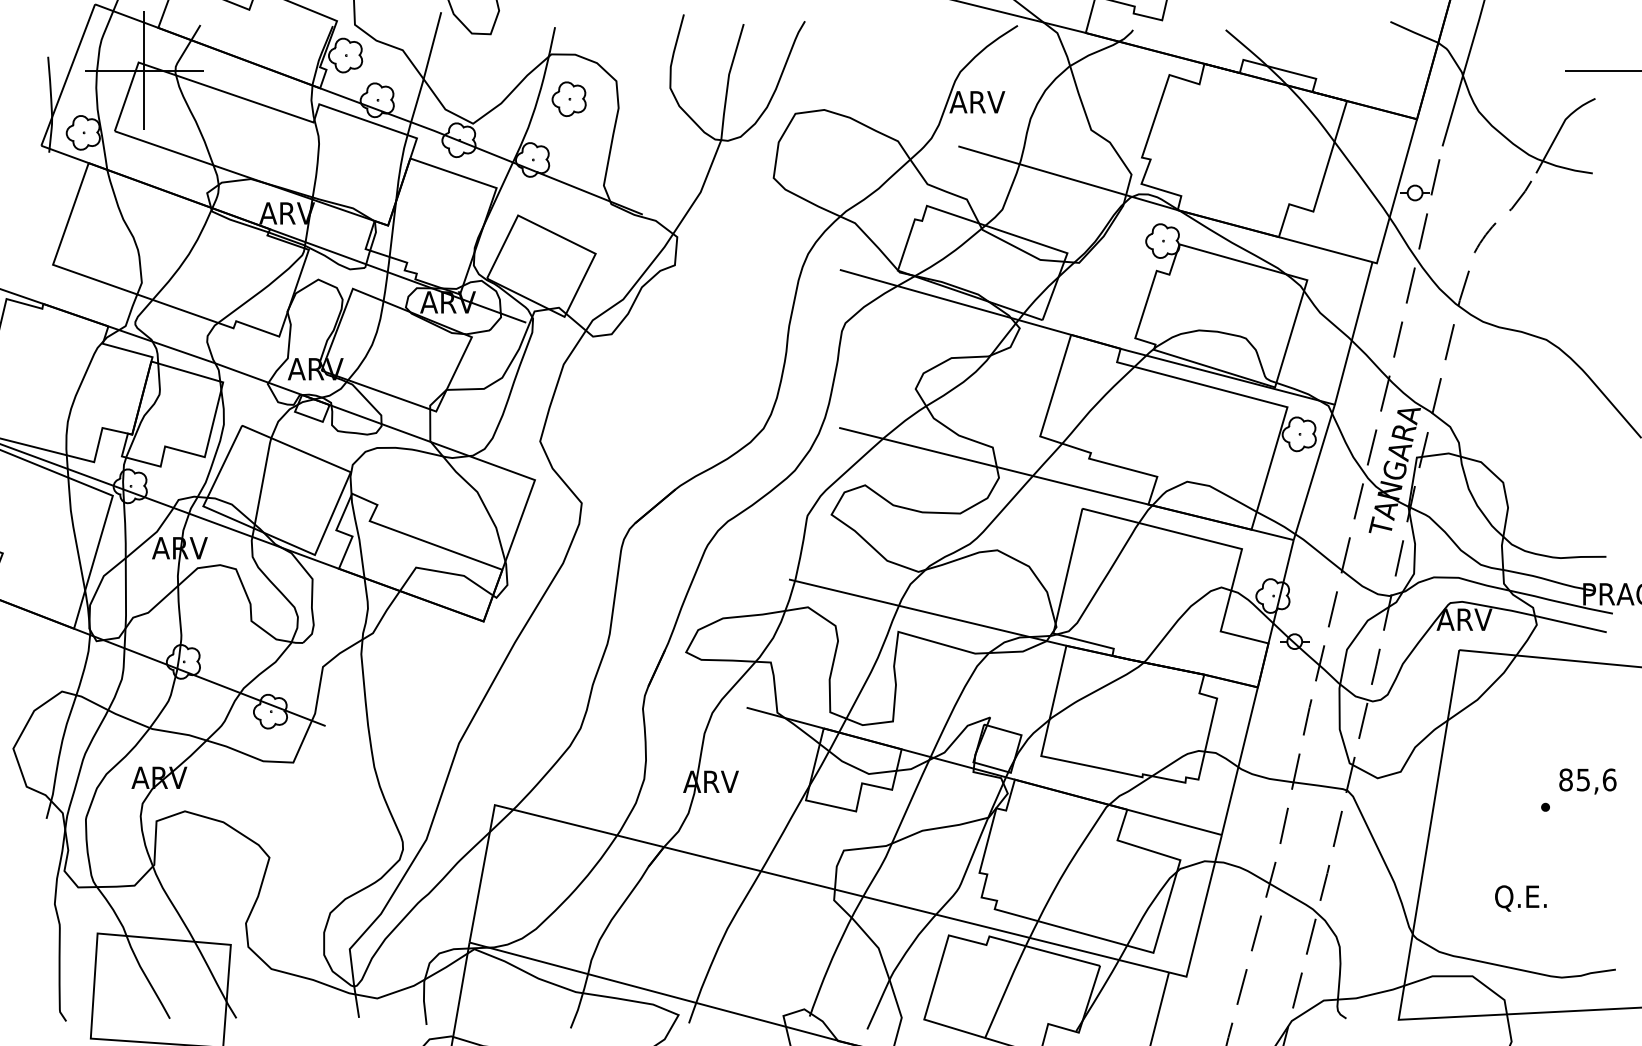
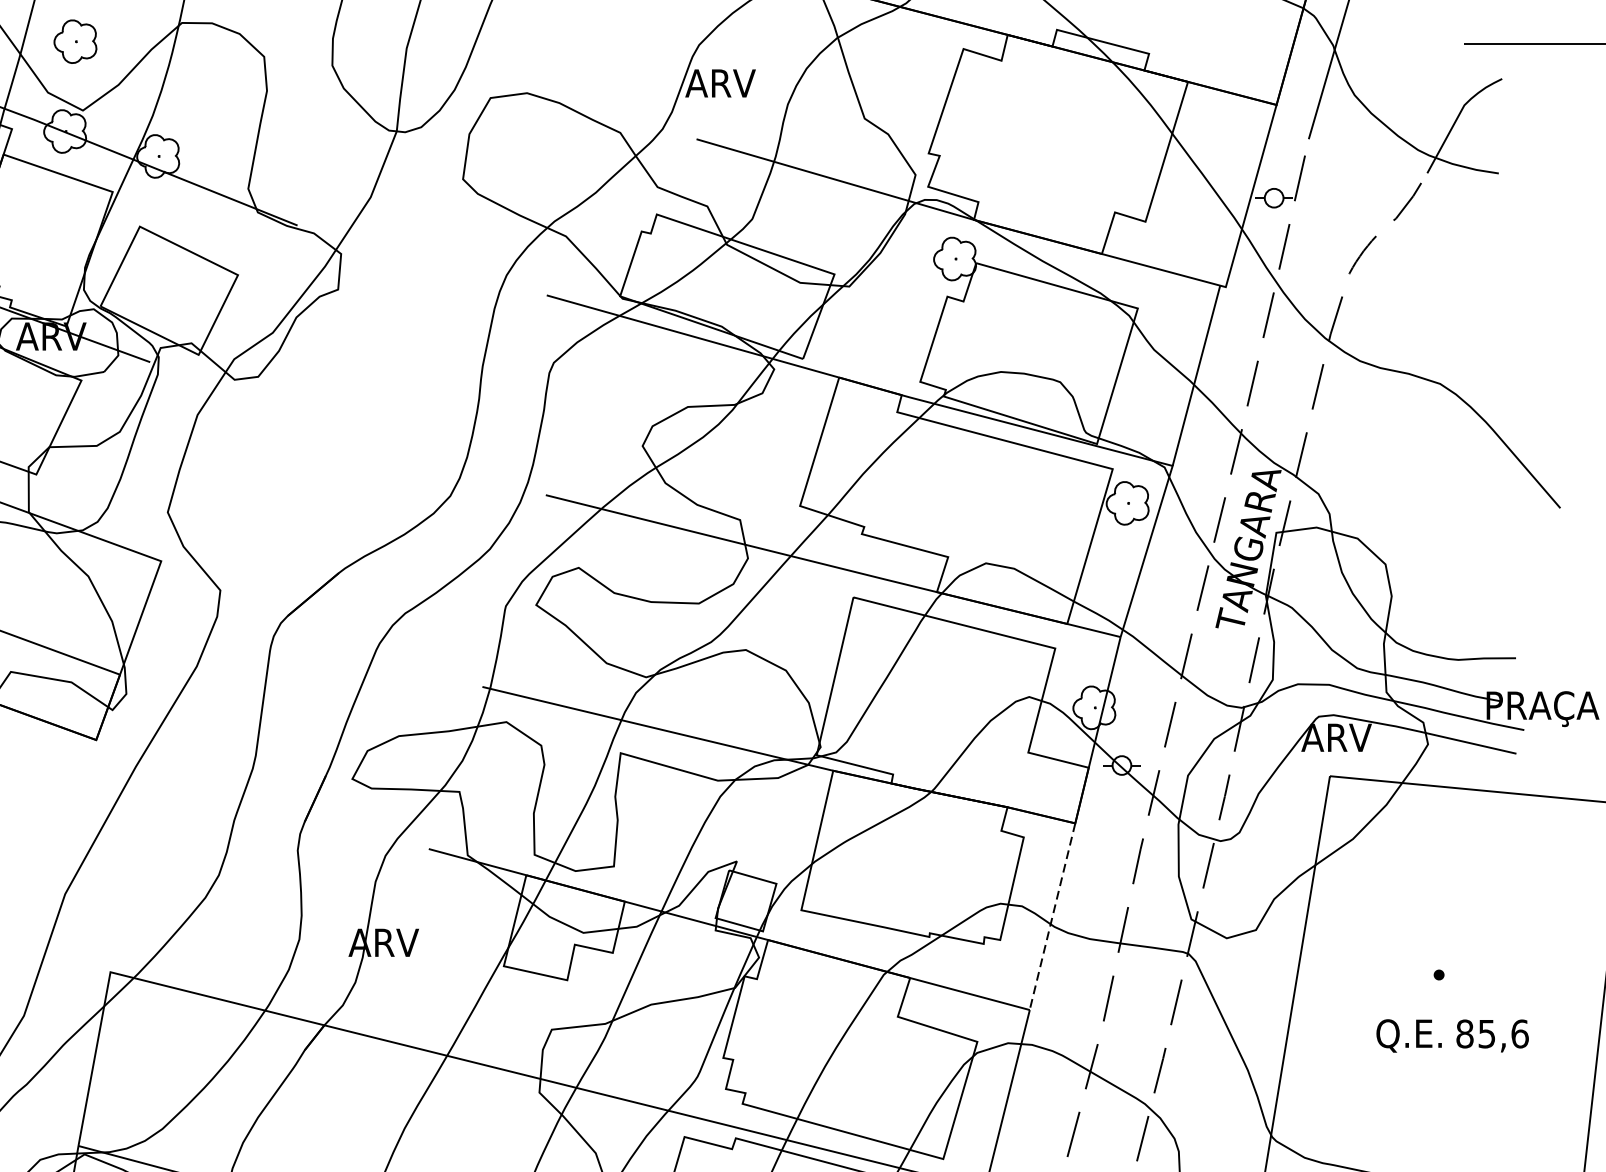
part: (568, 99) -> (74, 42), moved
line: (1239, 761) -> (1052, 917), solid -> dashed
text: (1587, 781) -> (1492, 1035), moved
text: (1520, 898) -> (1408, 1035), moved

